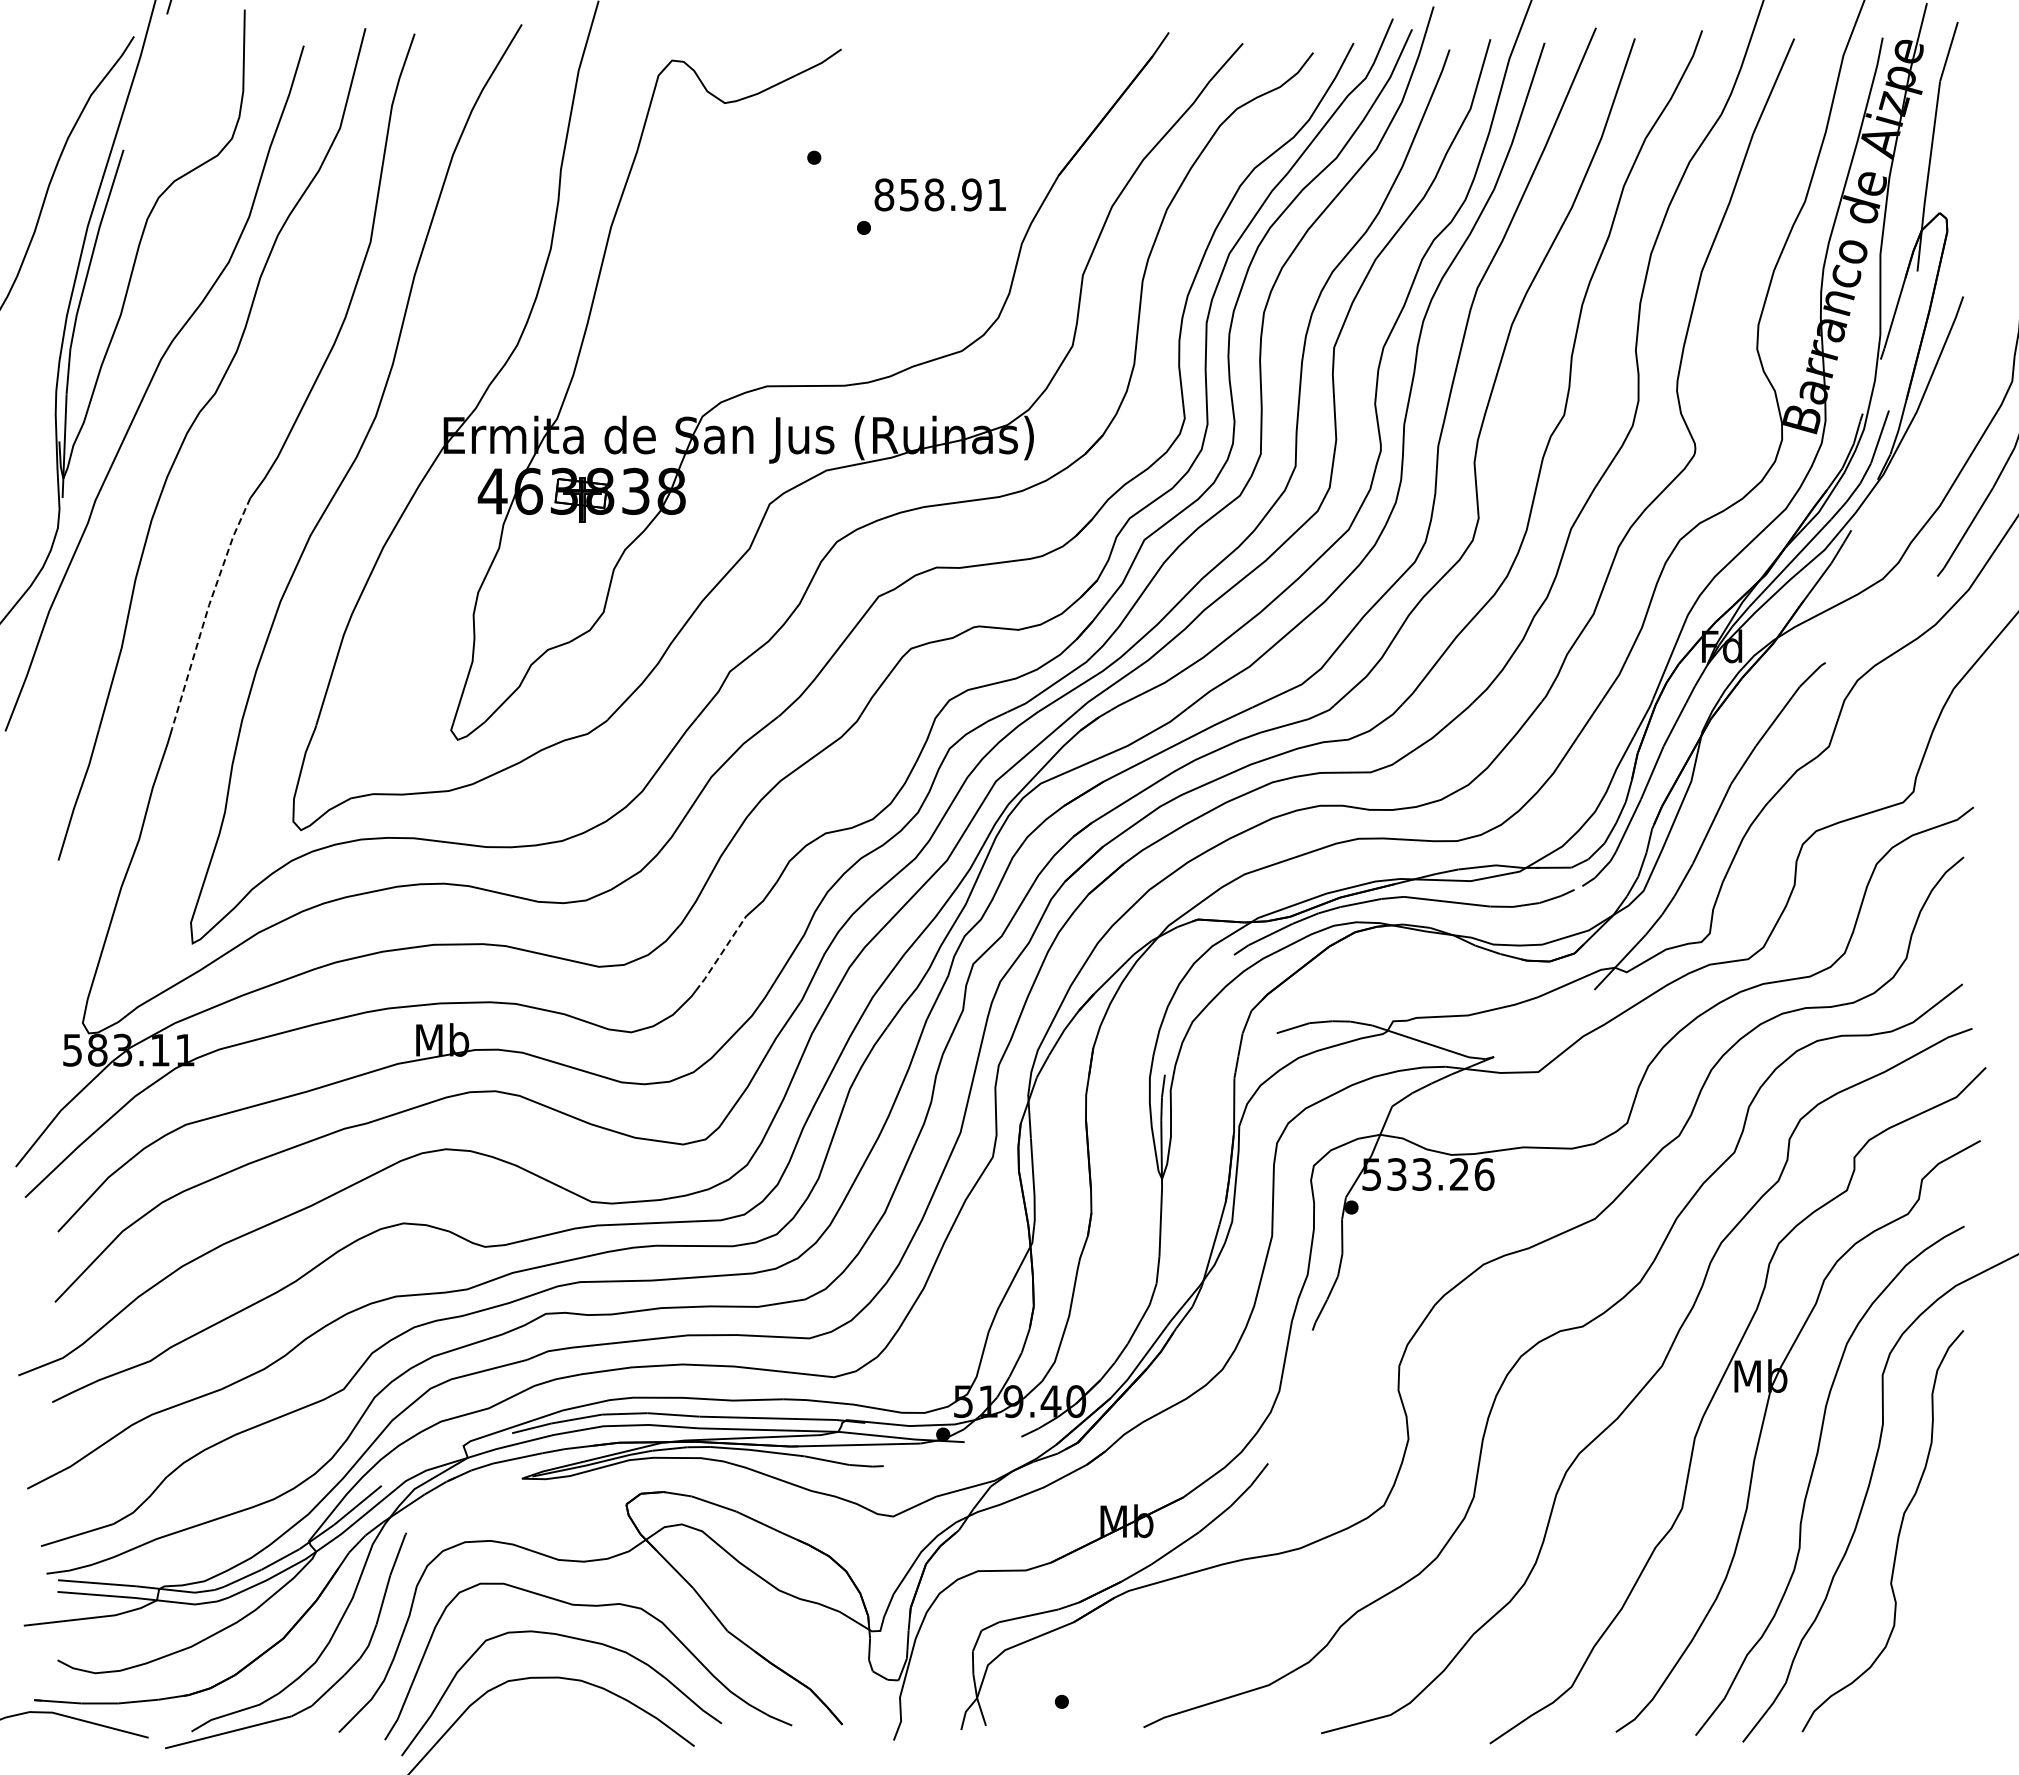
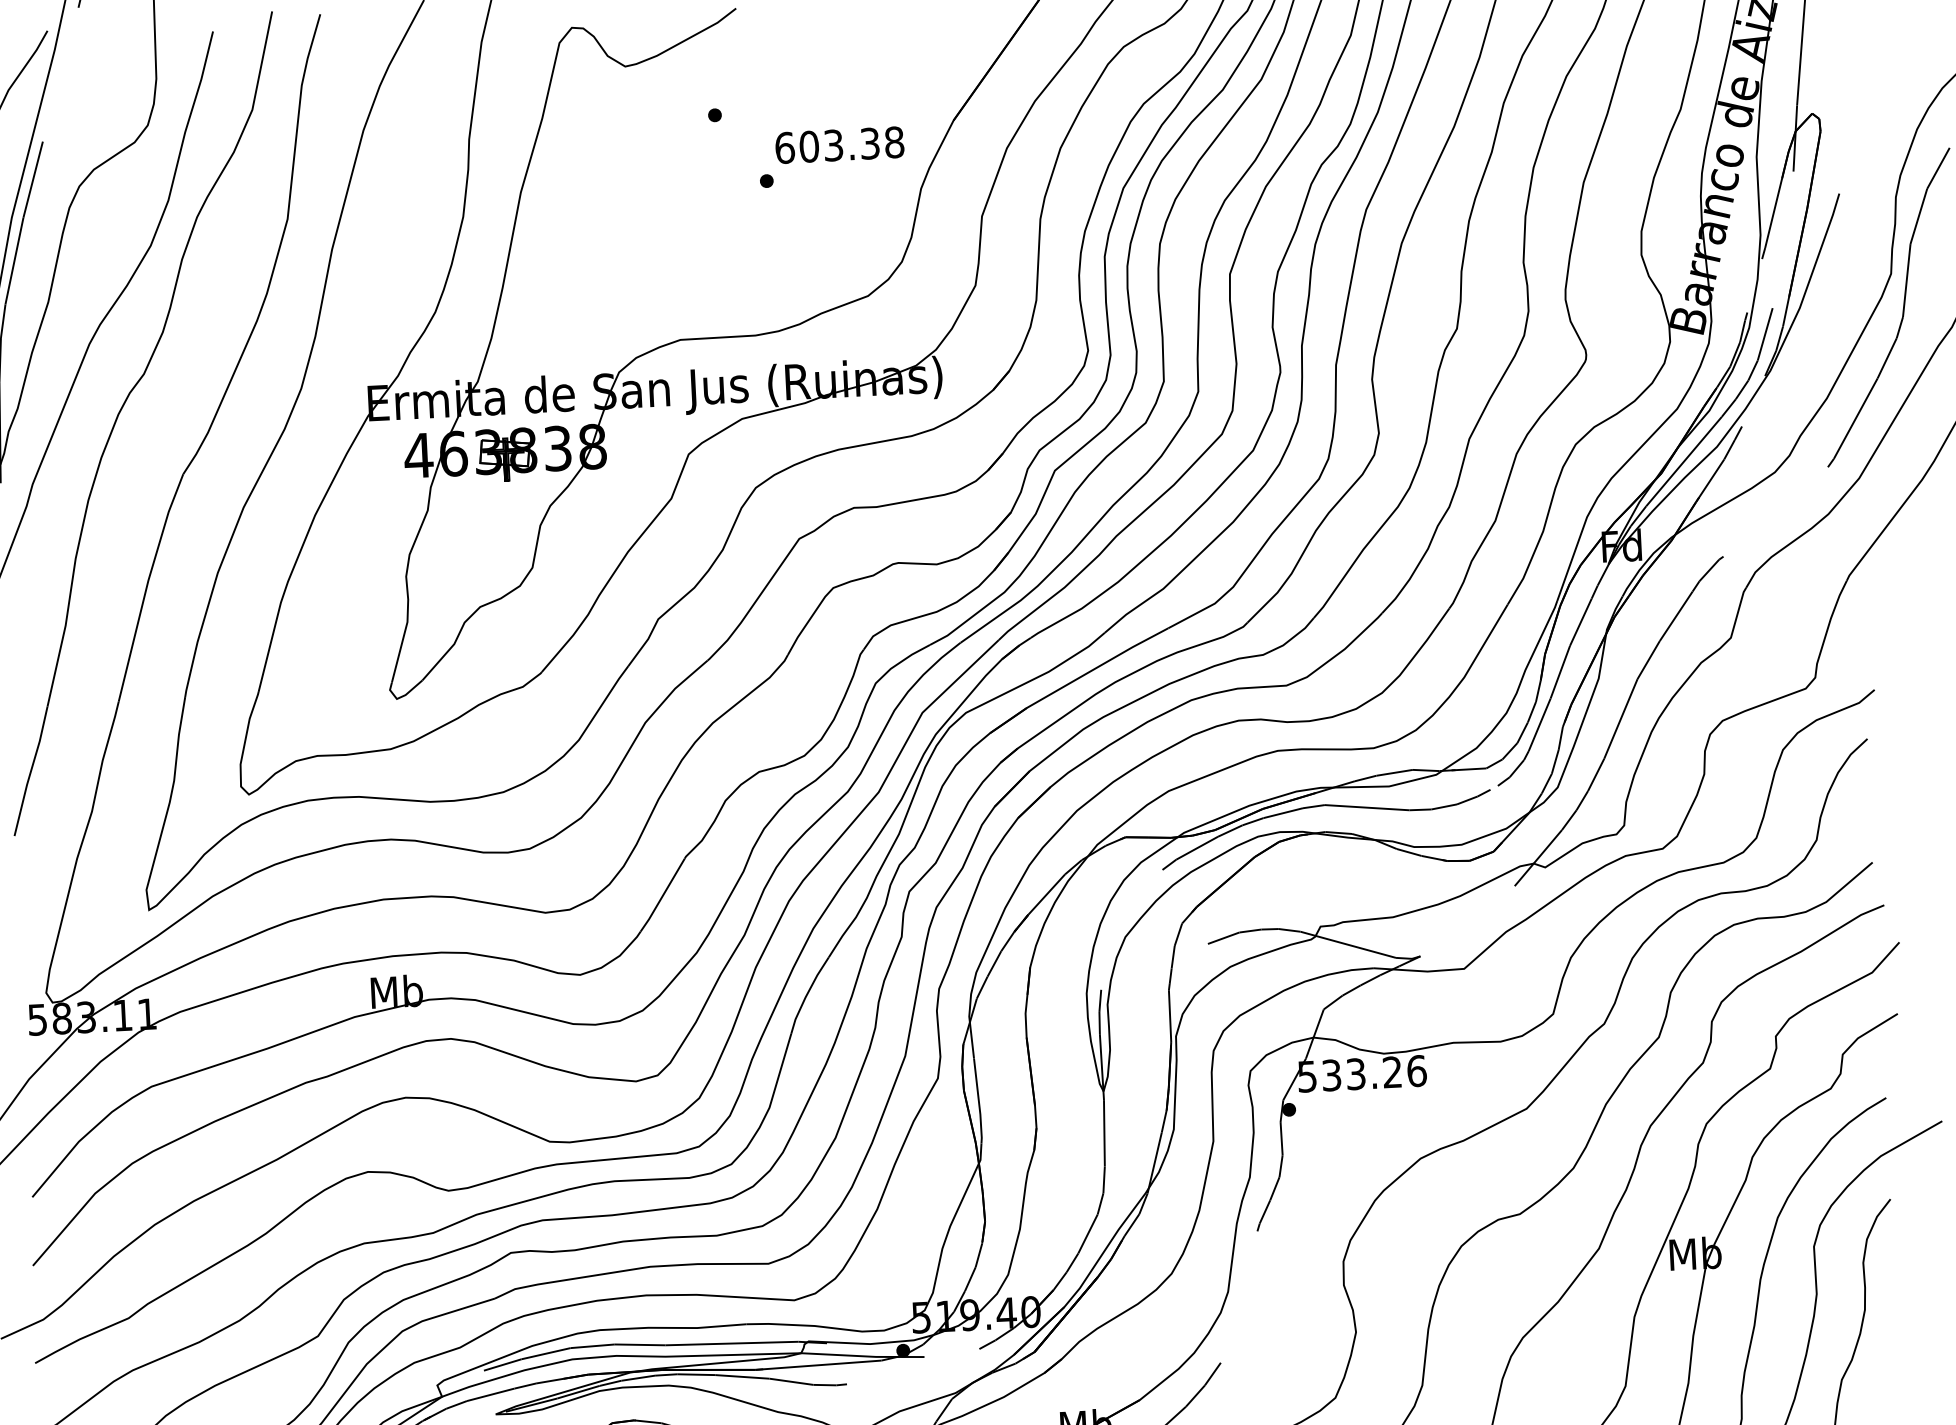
text: (940, 194) -> (839, 144), 858.91 -> 603.38
line: (207, 611) -> (147, 586), dashed -> solid
line: (720, 955) -> (663, 895), dashed -> solid

